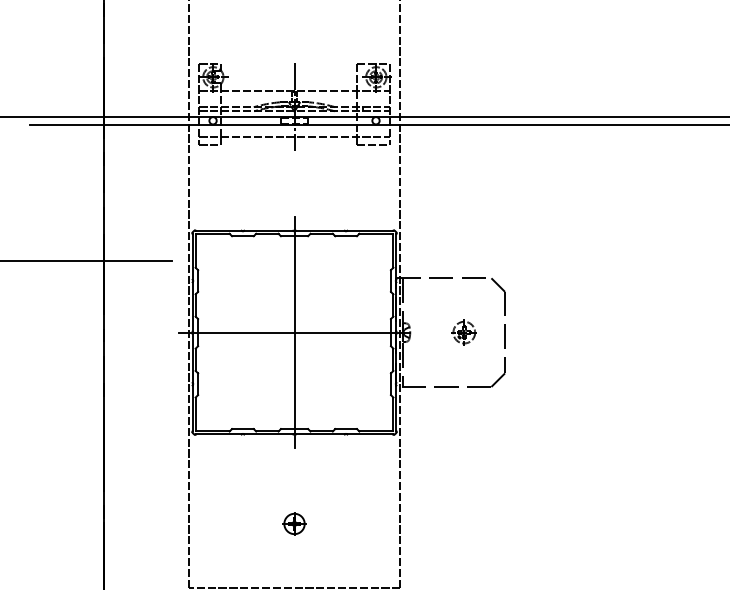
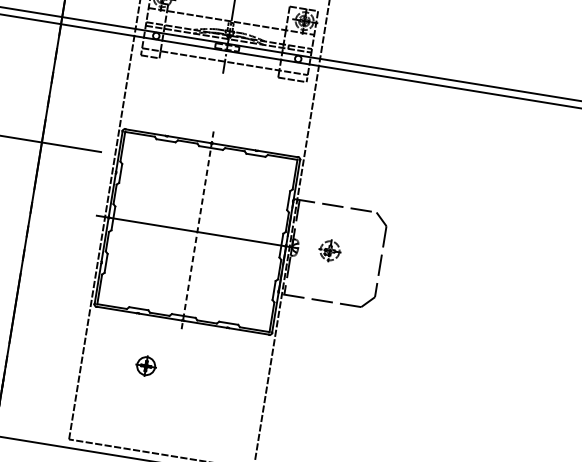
part: (463, 332) -> (329, 250), moved
line: (294, 333) -> (197, 232), solid -> dashed
part: (294, 523) -> (146, 365), moved

